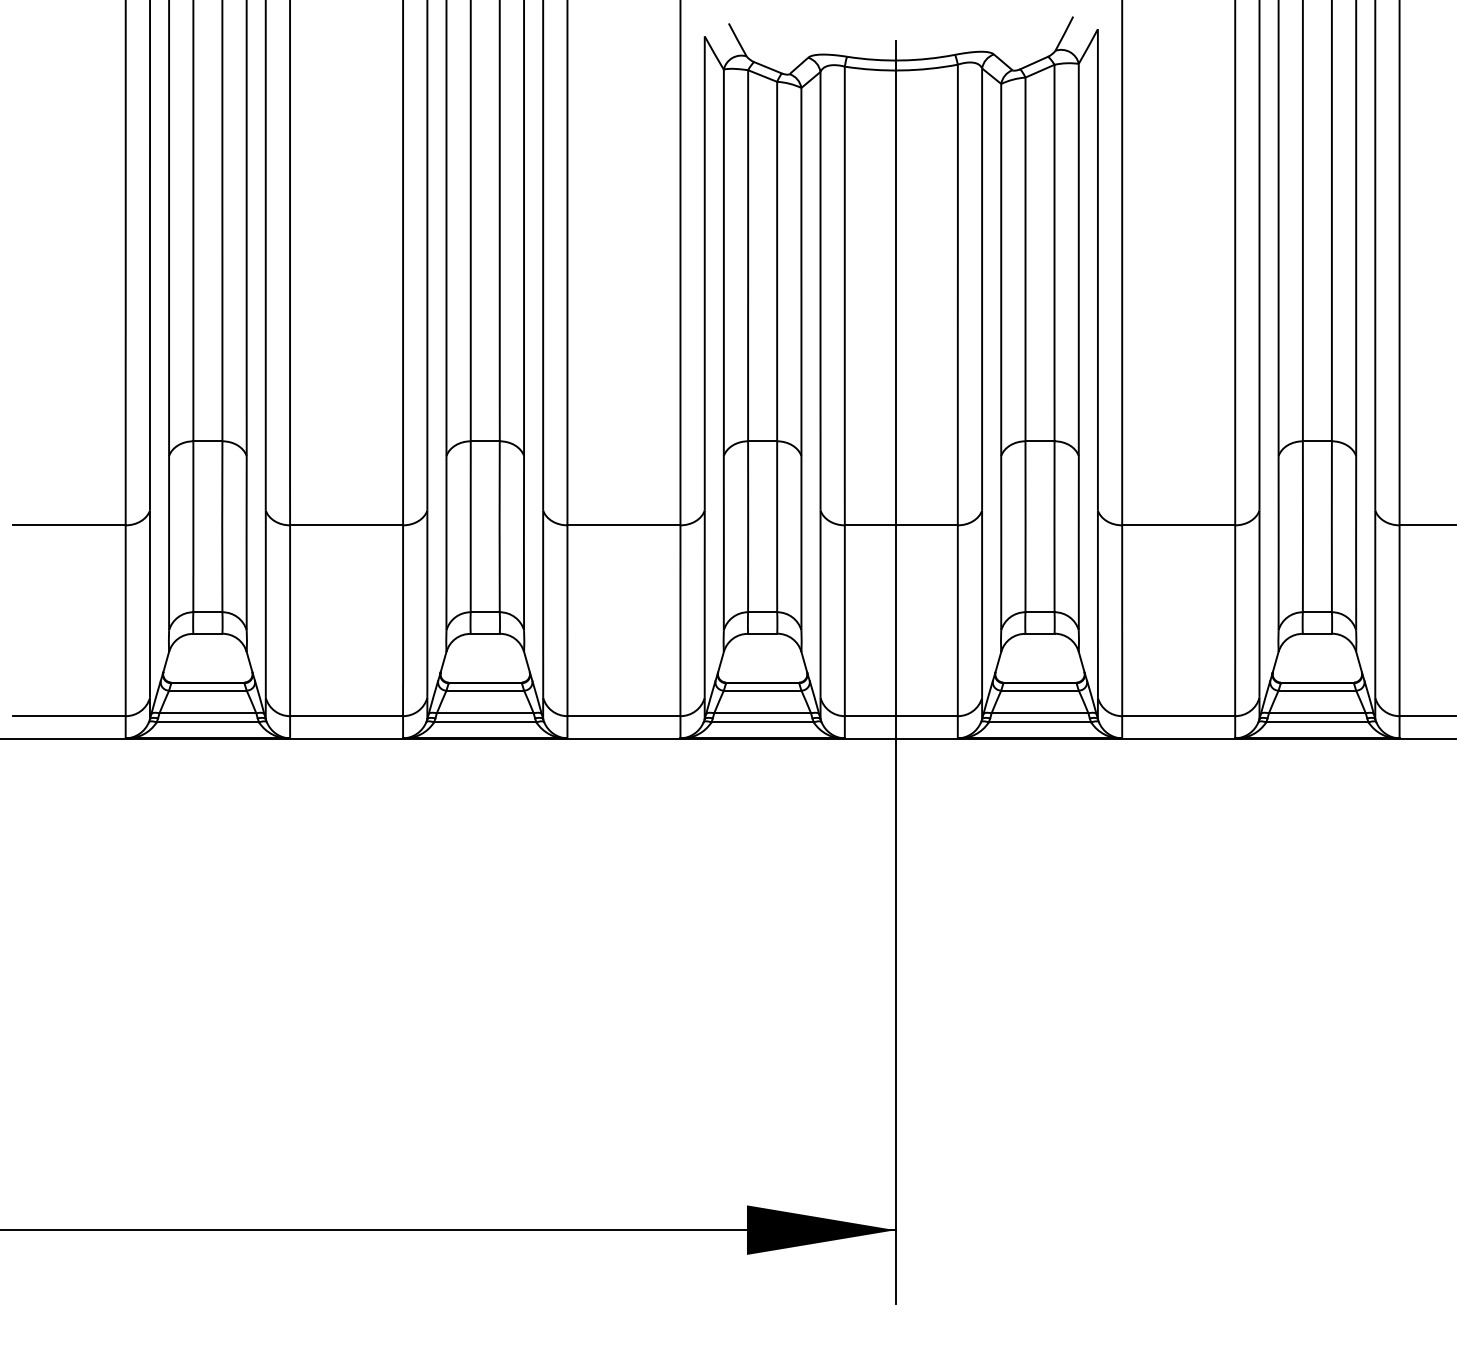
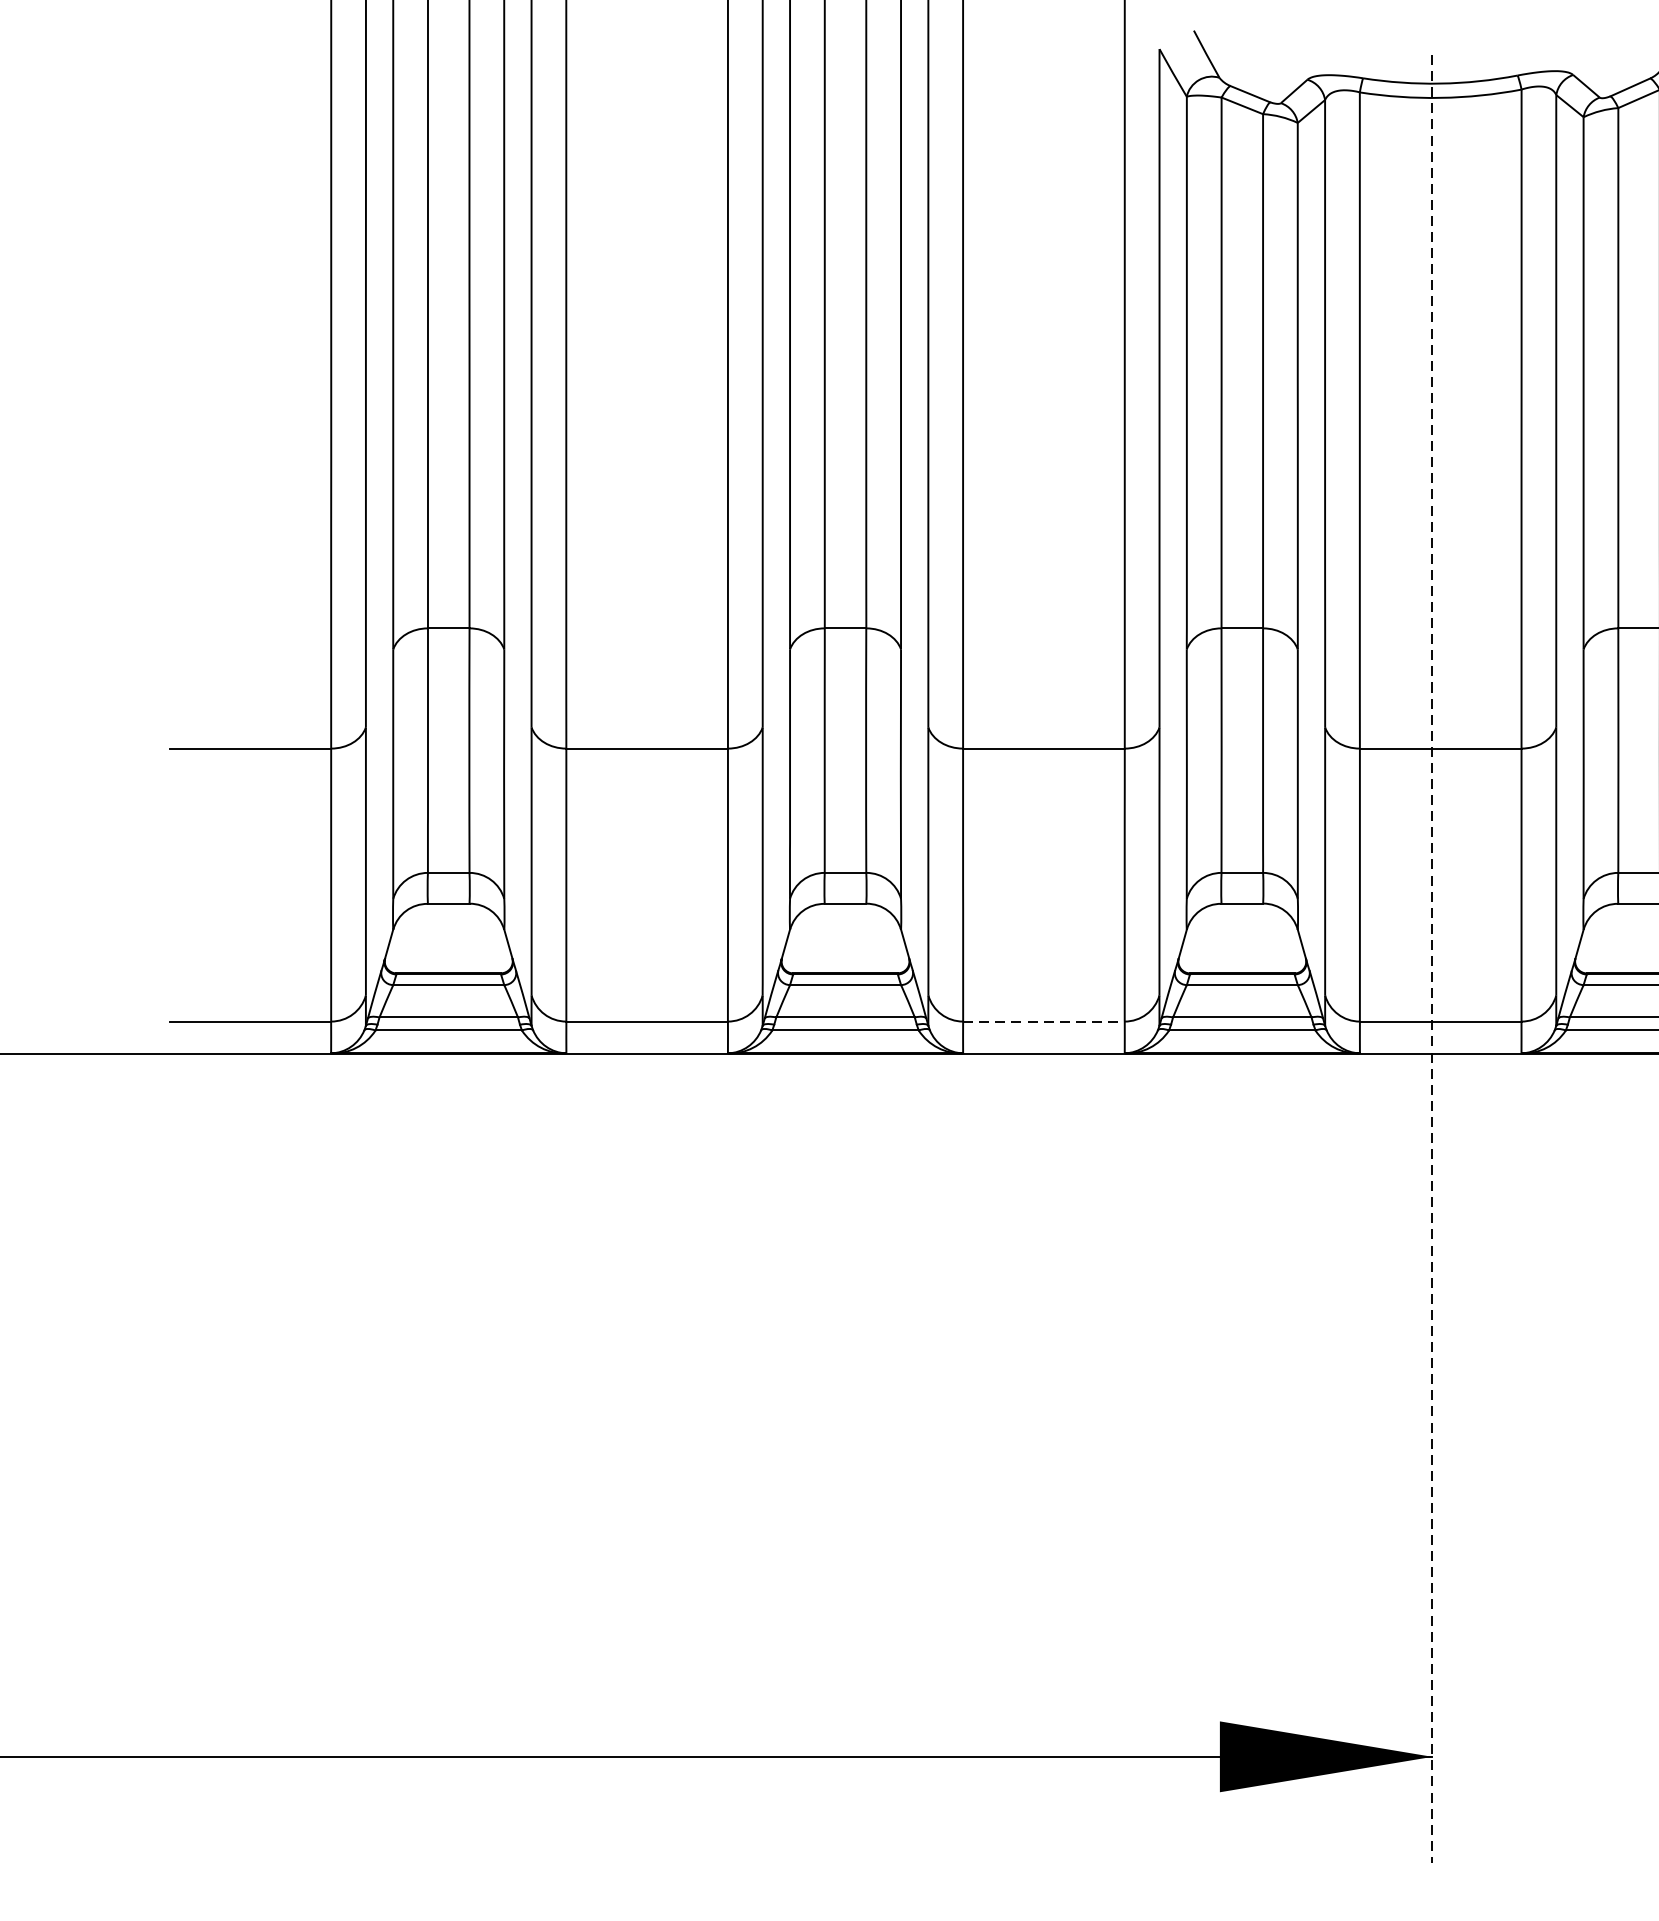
line: (895, 672) -> (1432, 959), solid -> dashed
line: (624, 716) -> (1044, 1022), solid -> dashed

